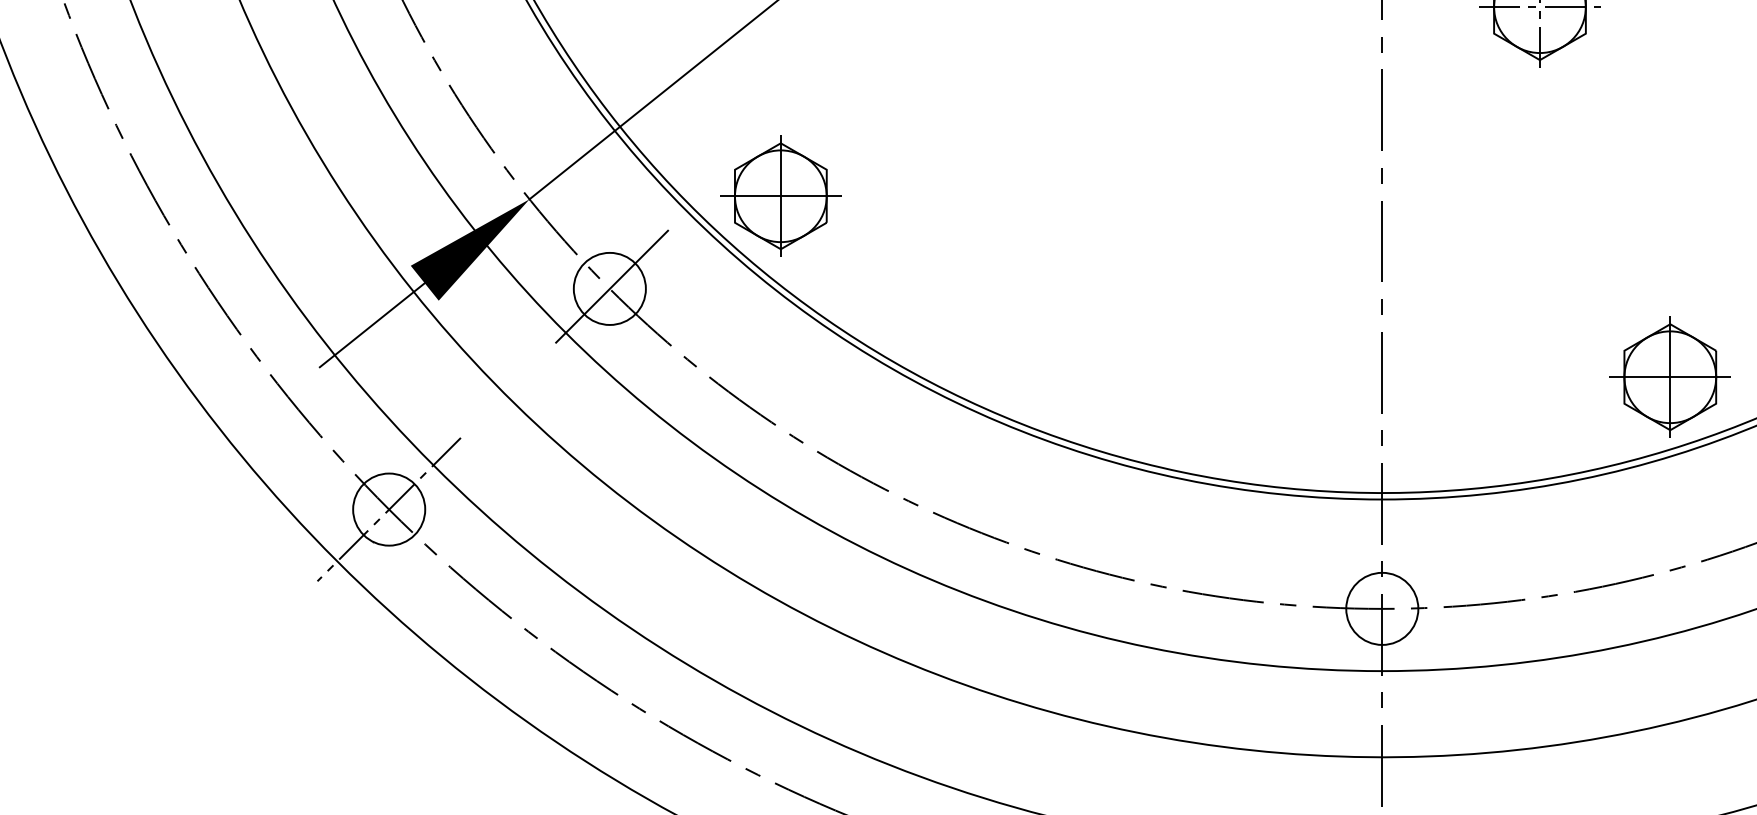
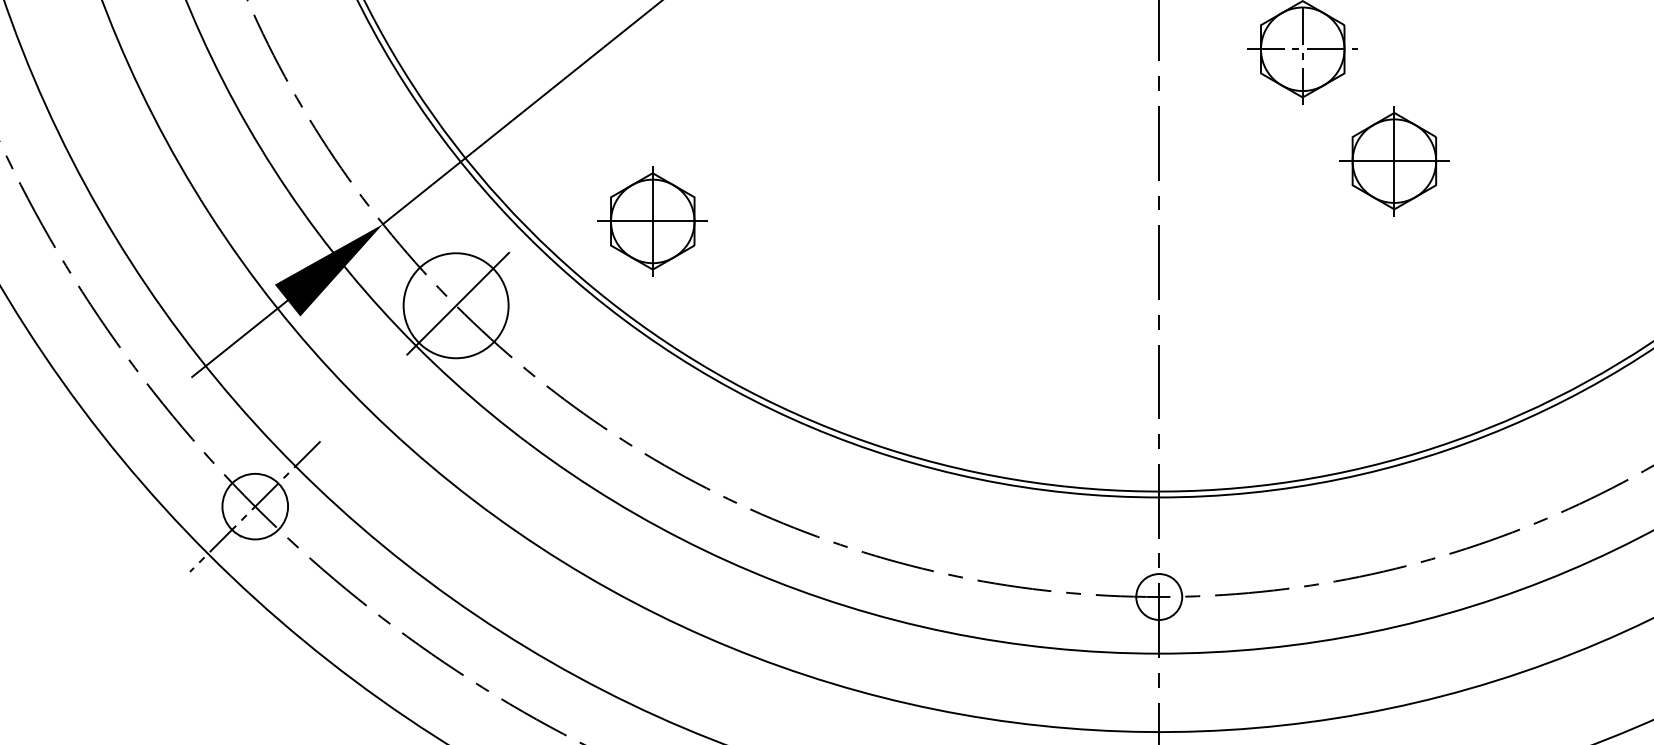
part: (780, 196) -> (652, 221), moved
circle: (609, 288) -> (455, 305), size x1.6
part: (1670, 377) -> (1394, 161), moved
circle: (1382, 608) -> (1159, 596), size x0.7

